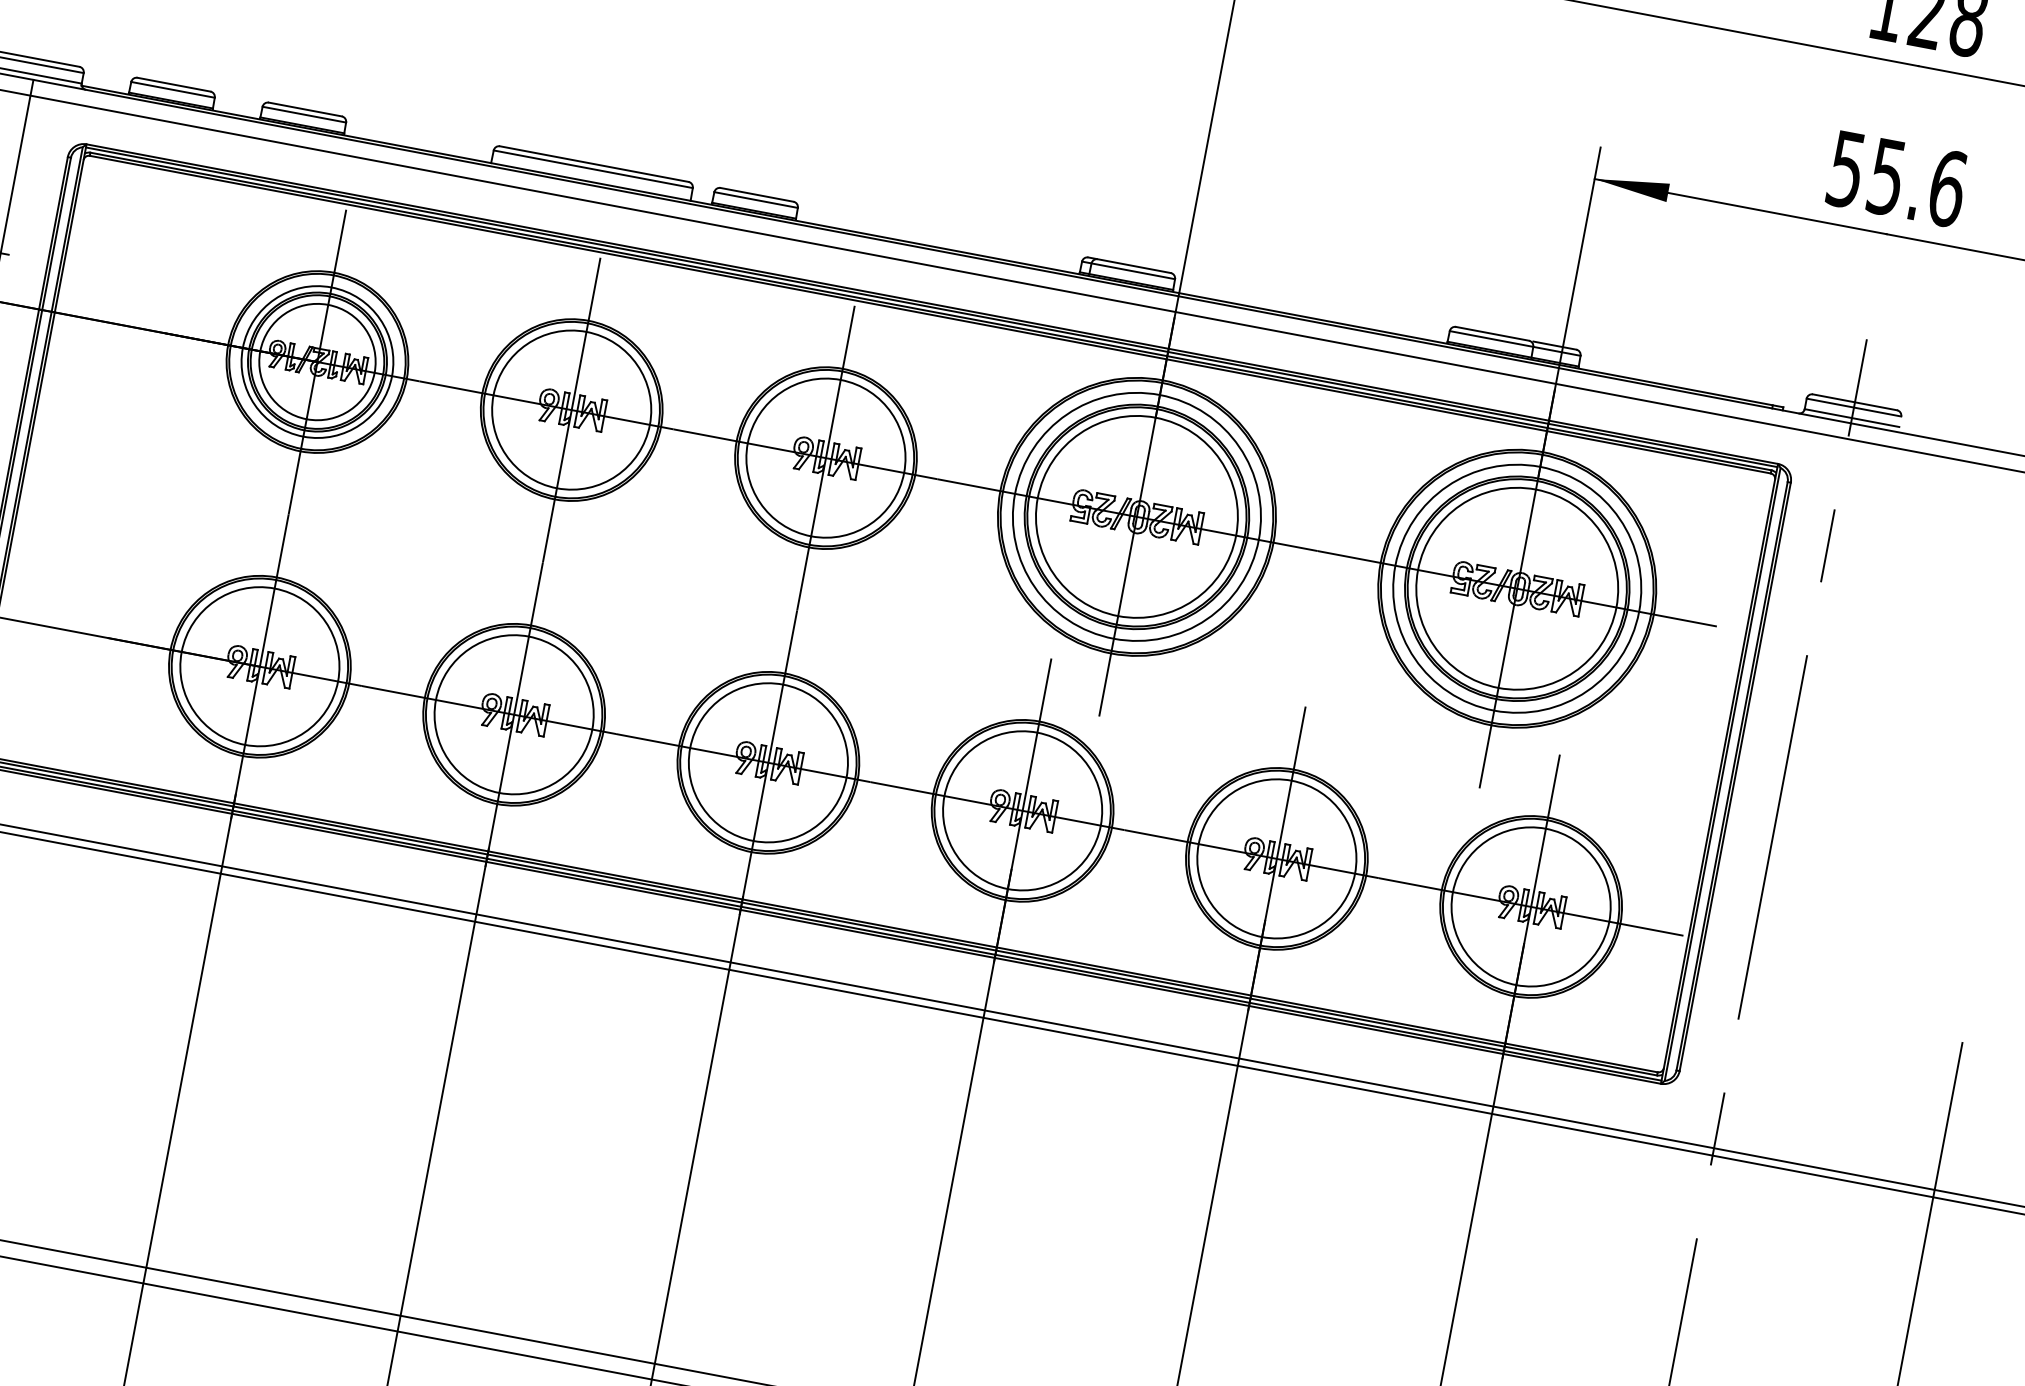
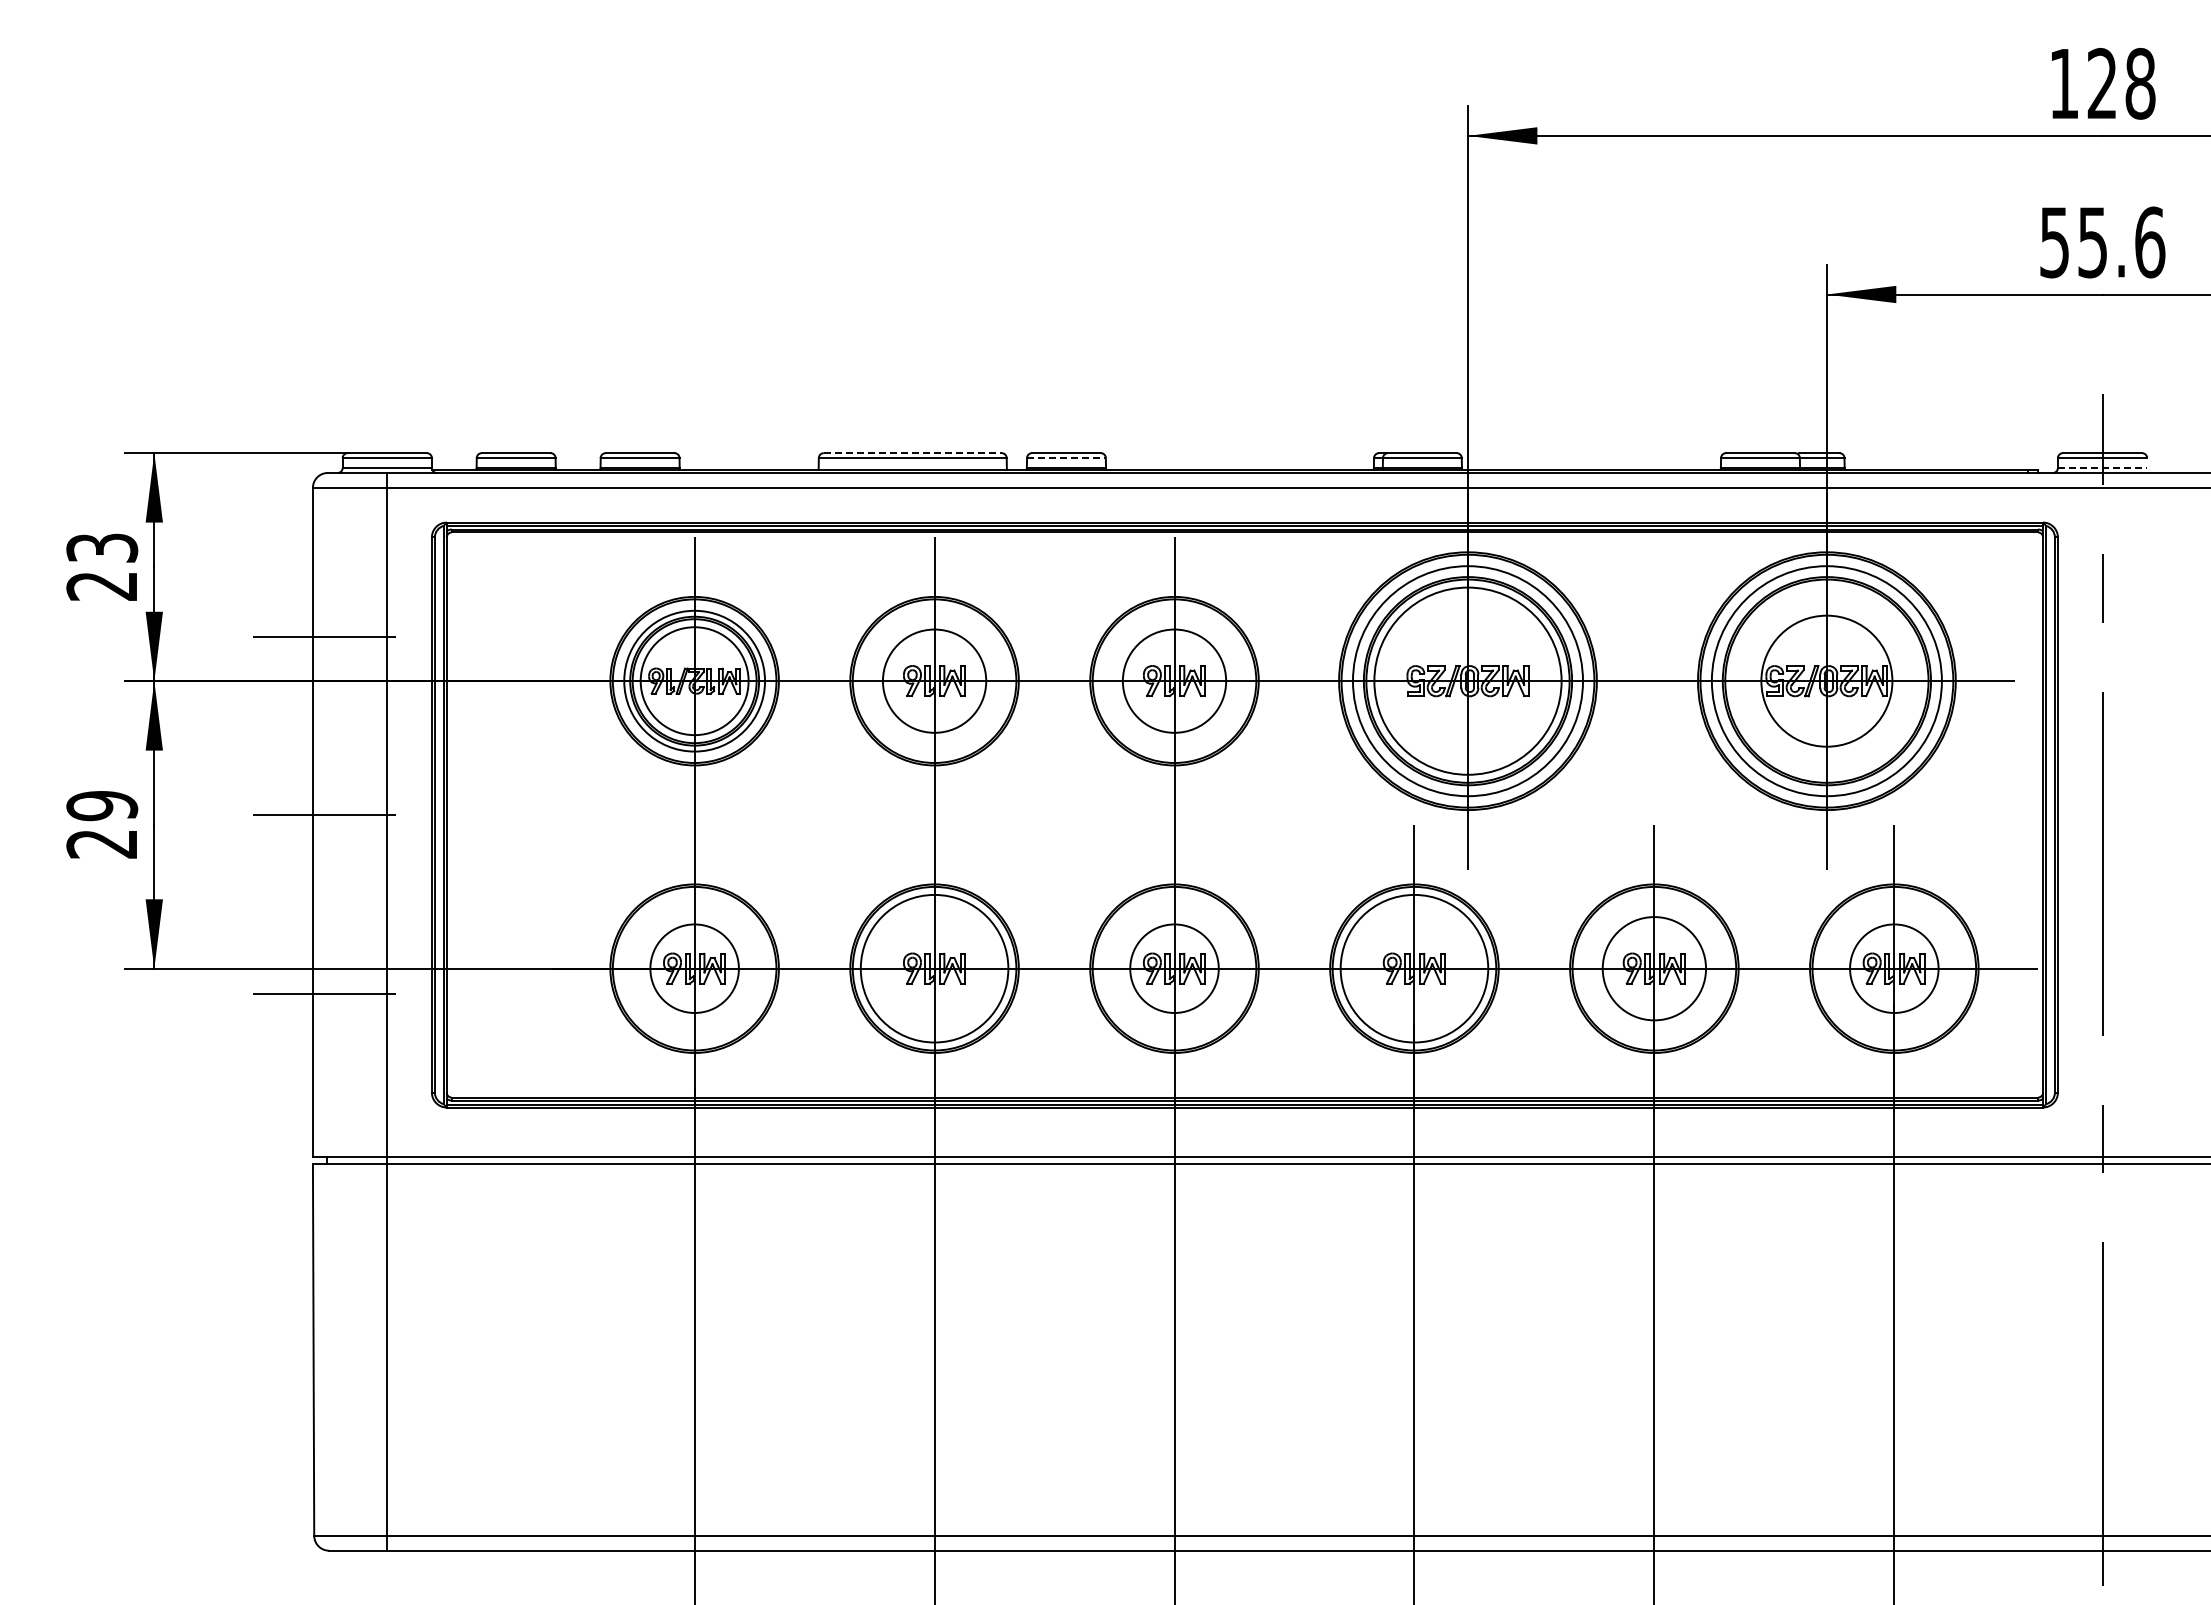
line: (593, 164) -> (912, 453), solid -> dashed
line: (756, 200) -> (1066, 458), solid -> dashed
circle: (571, 409) -> (934, 680), size x0.7
line: (1851, 418) -> (2102, 468), solid -> dashed
circle: (826, 457) -> (1174, 680), size x0.7
circle: (1516, 587) -> (1826, 680), size x0.7
circle: (259, 666) -> (694, 968), size x0.6
circle: (768, 762) -> (1174, 968), size x0.6
circle: (1277, 858) -> (1654, 968), size x0.7
circle: (1531, 906) -> (1894, 968), size x0.6

